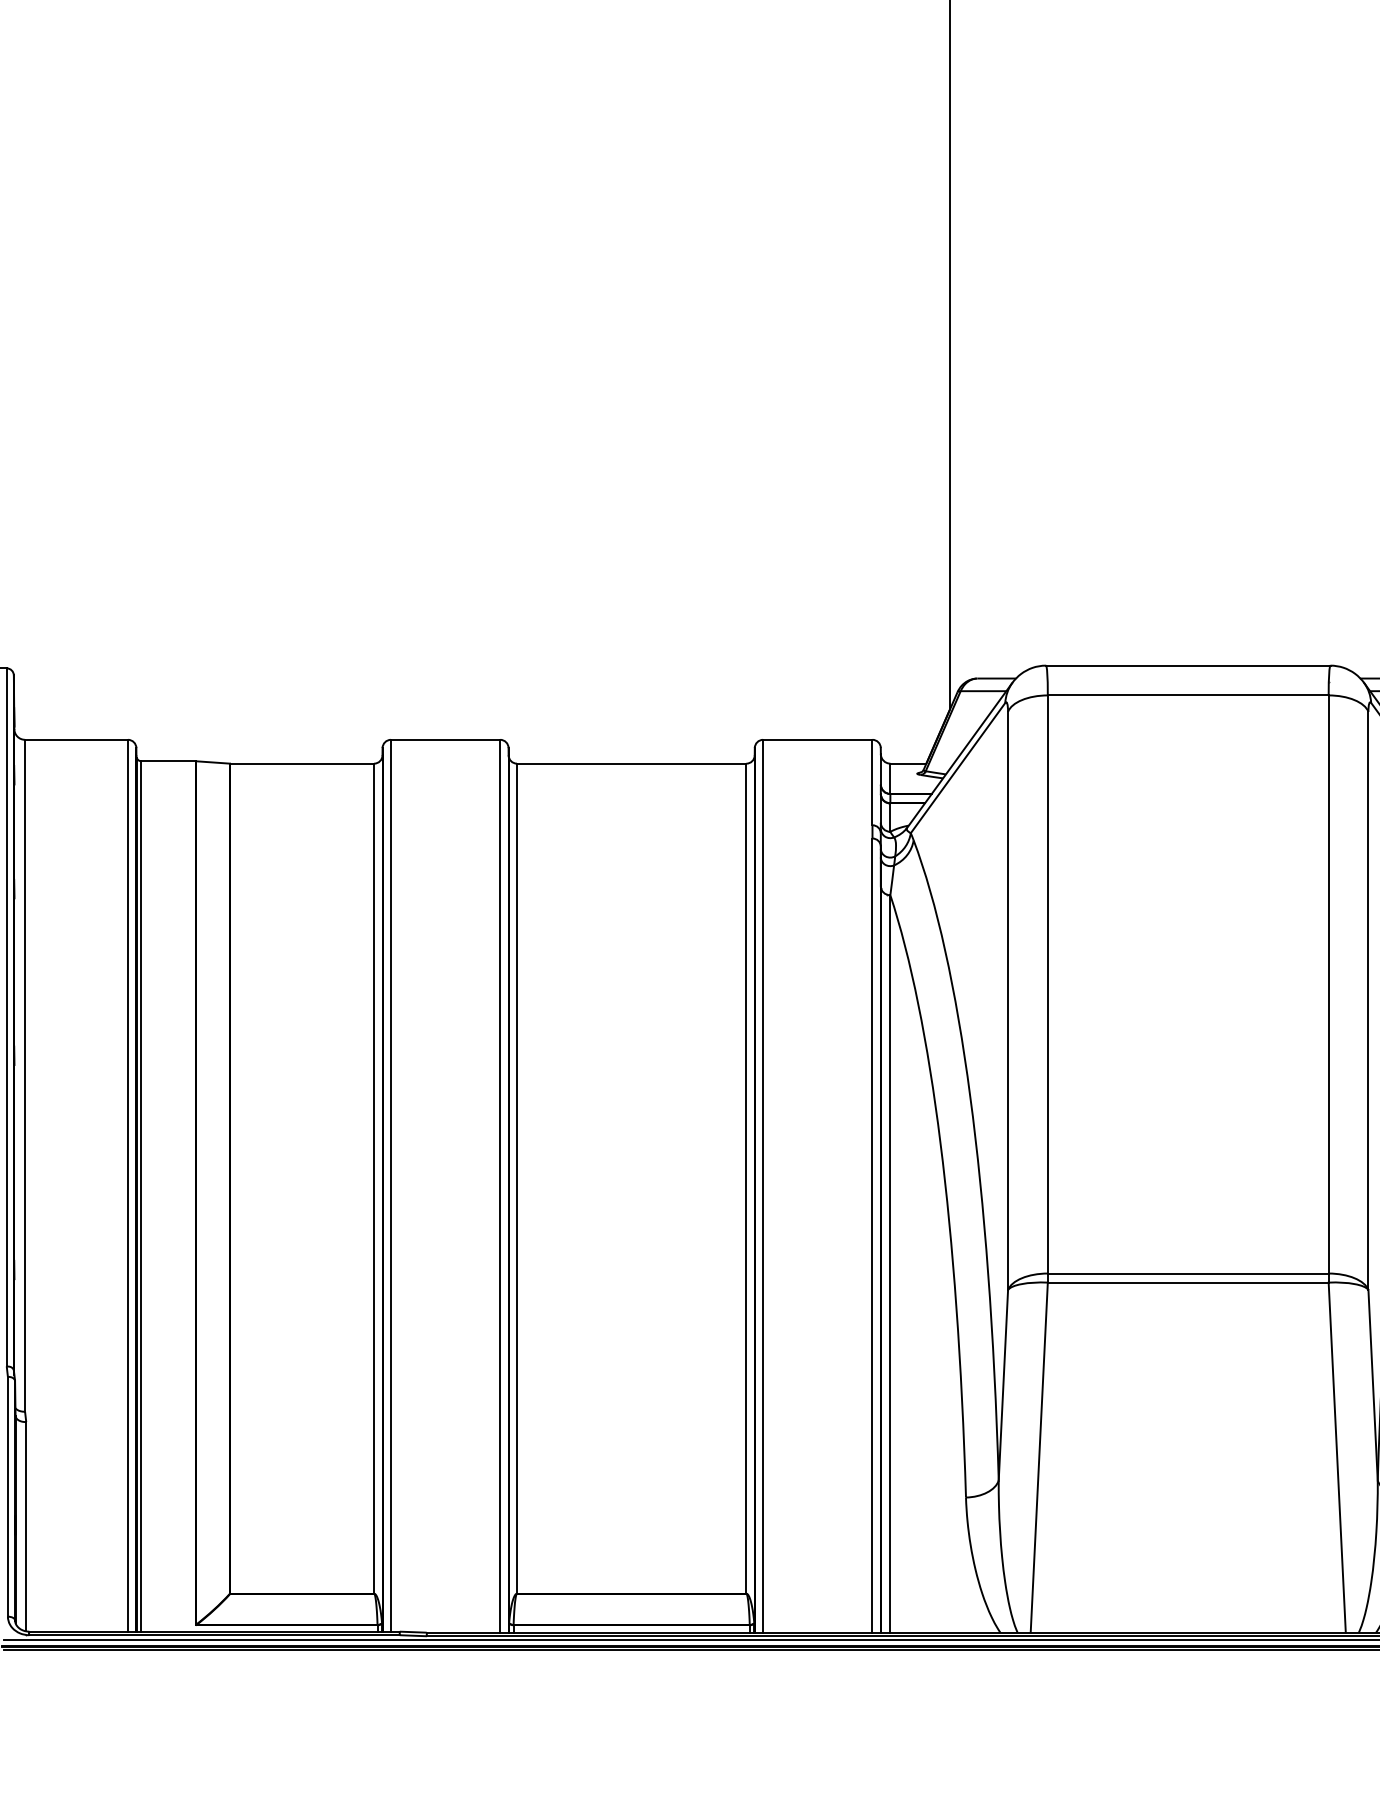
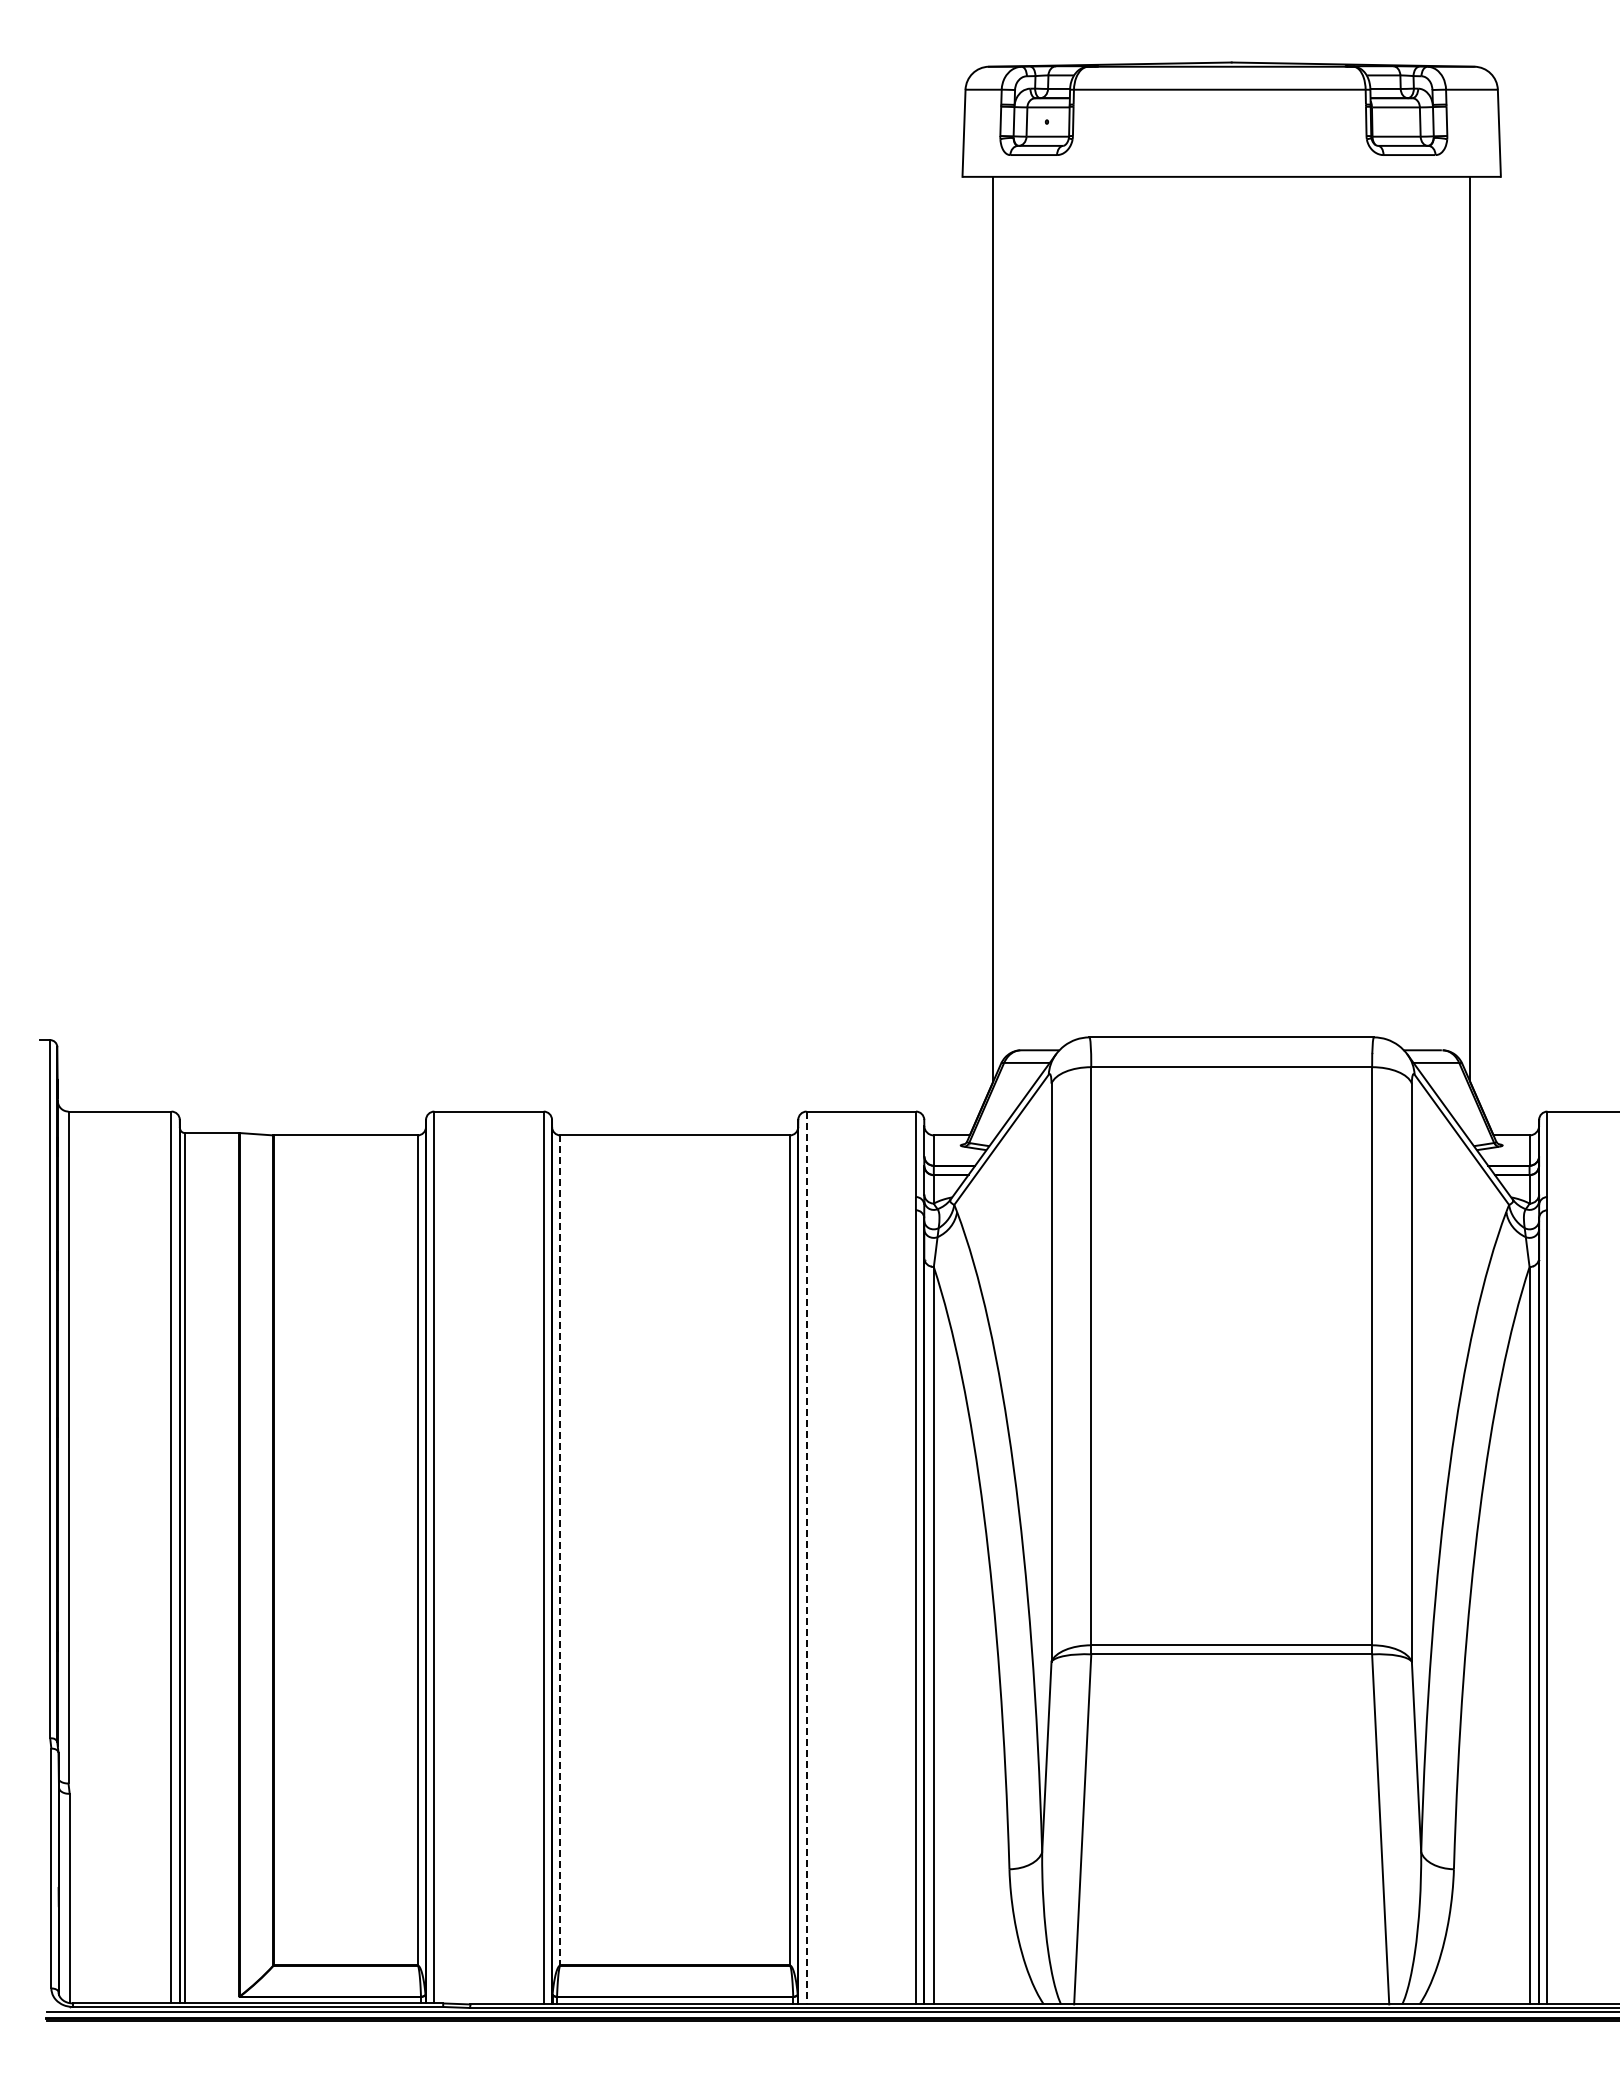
line: (517, 1178) -> (560, 1550), solid -> dashed
line: (763, 1186) -> (806, 1558), solid -> dashed

